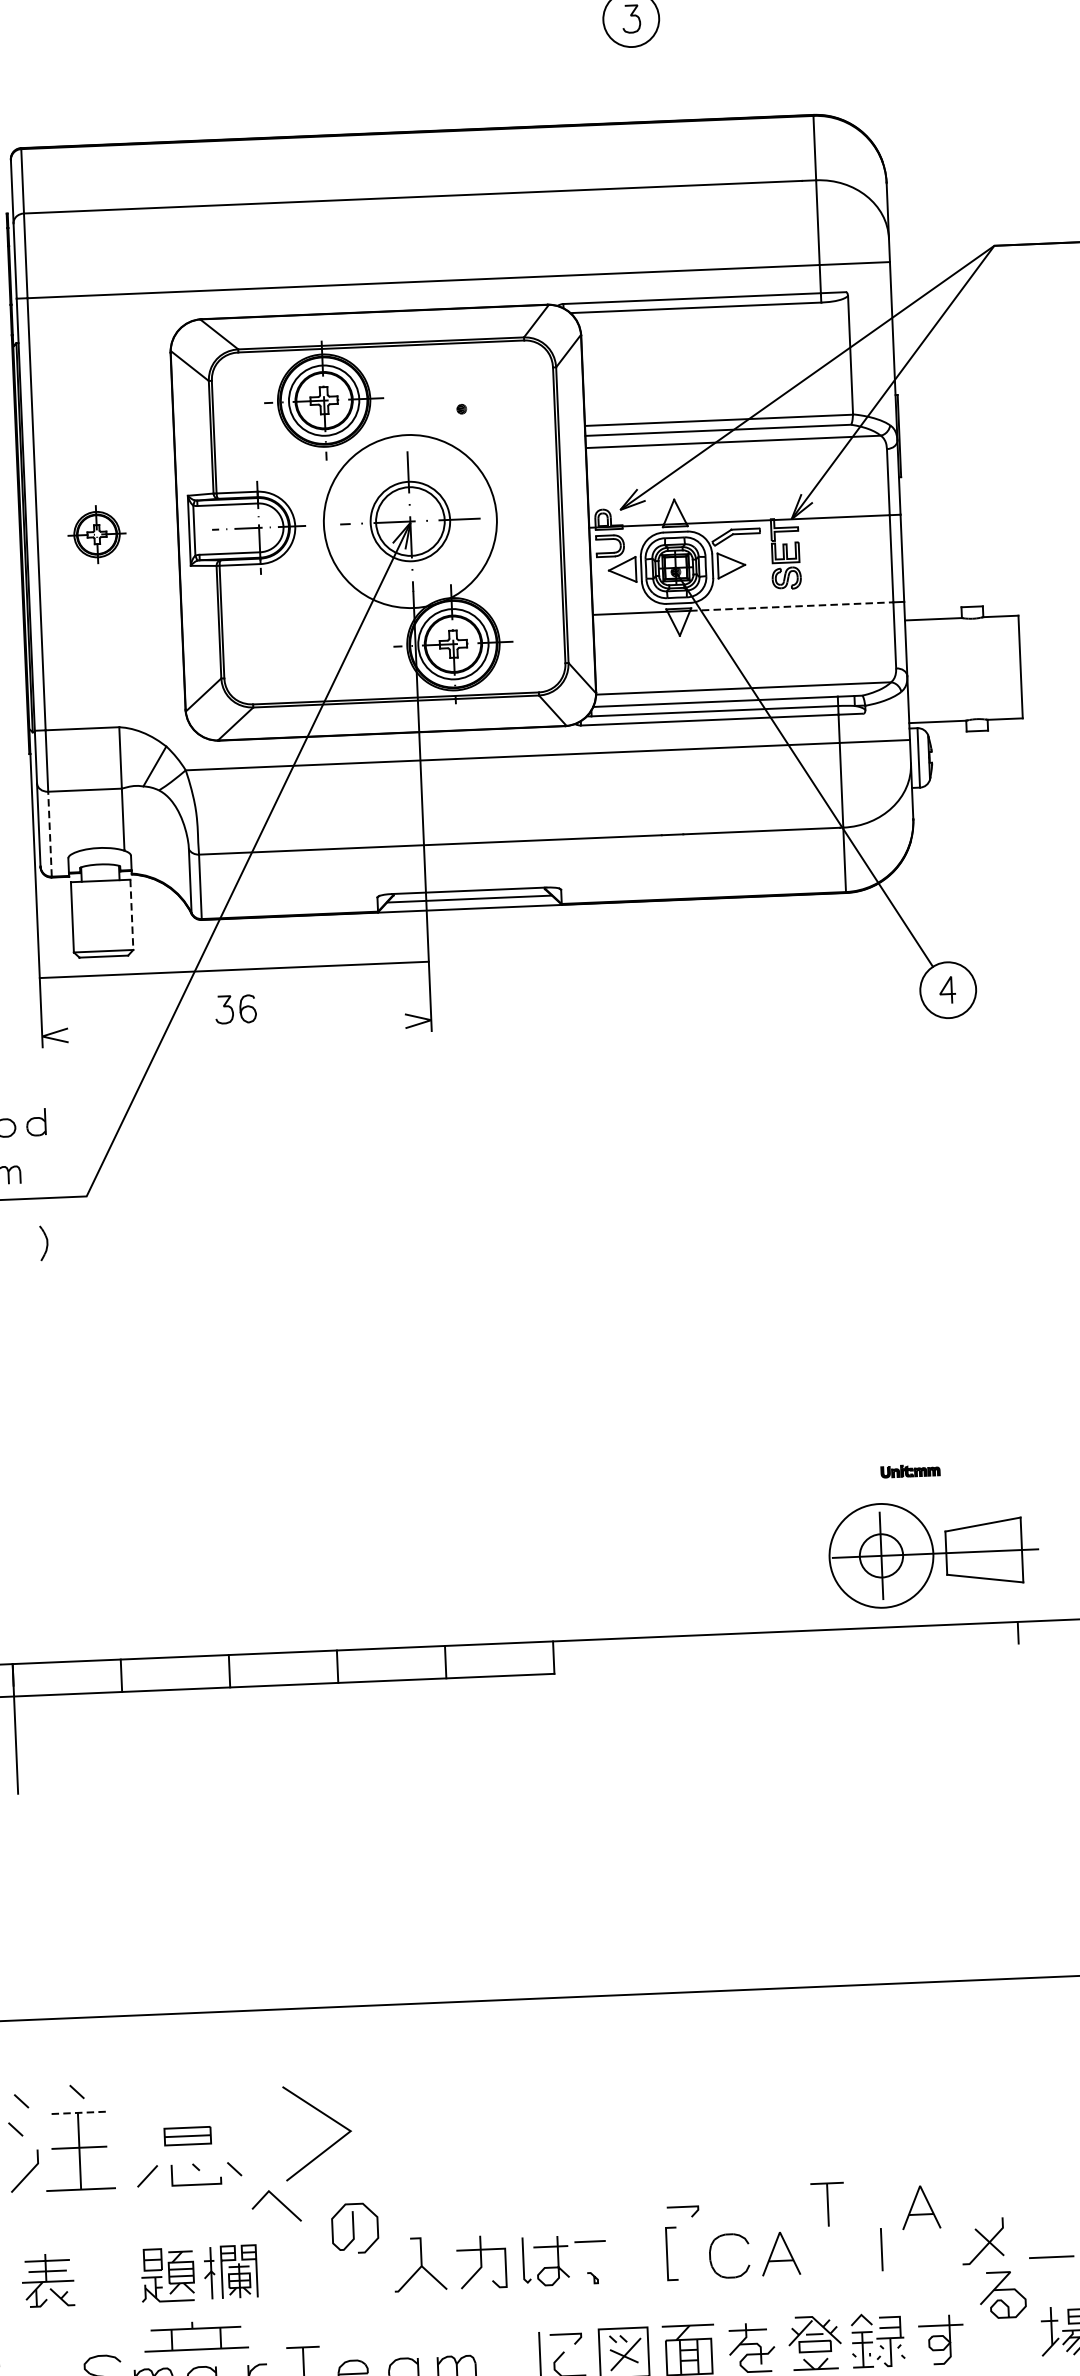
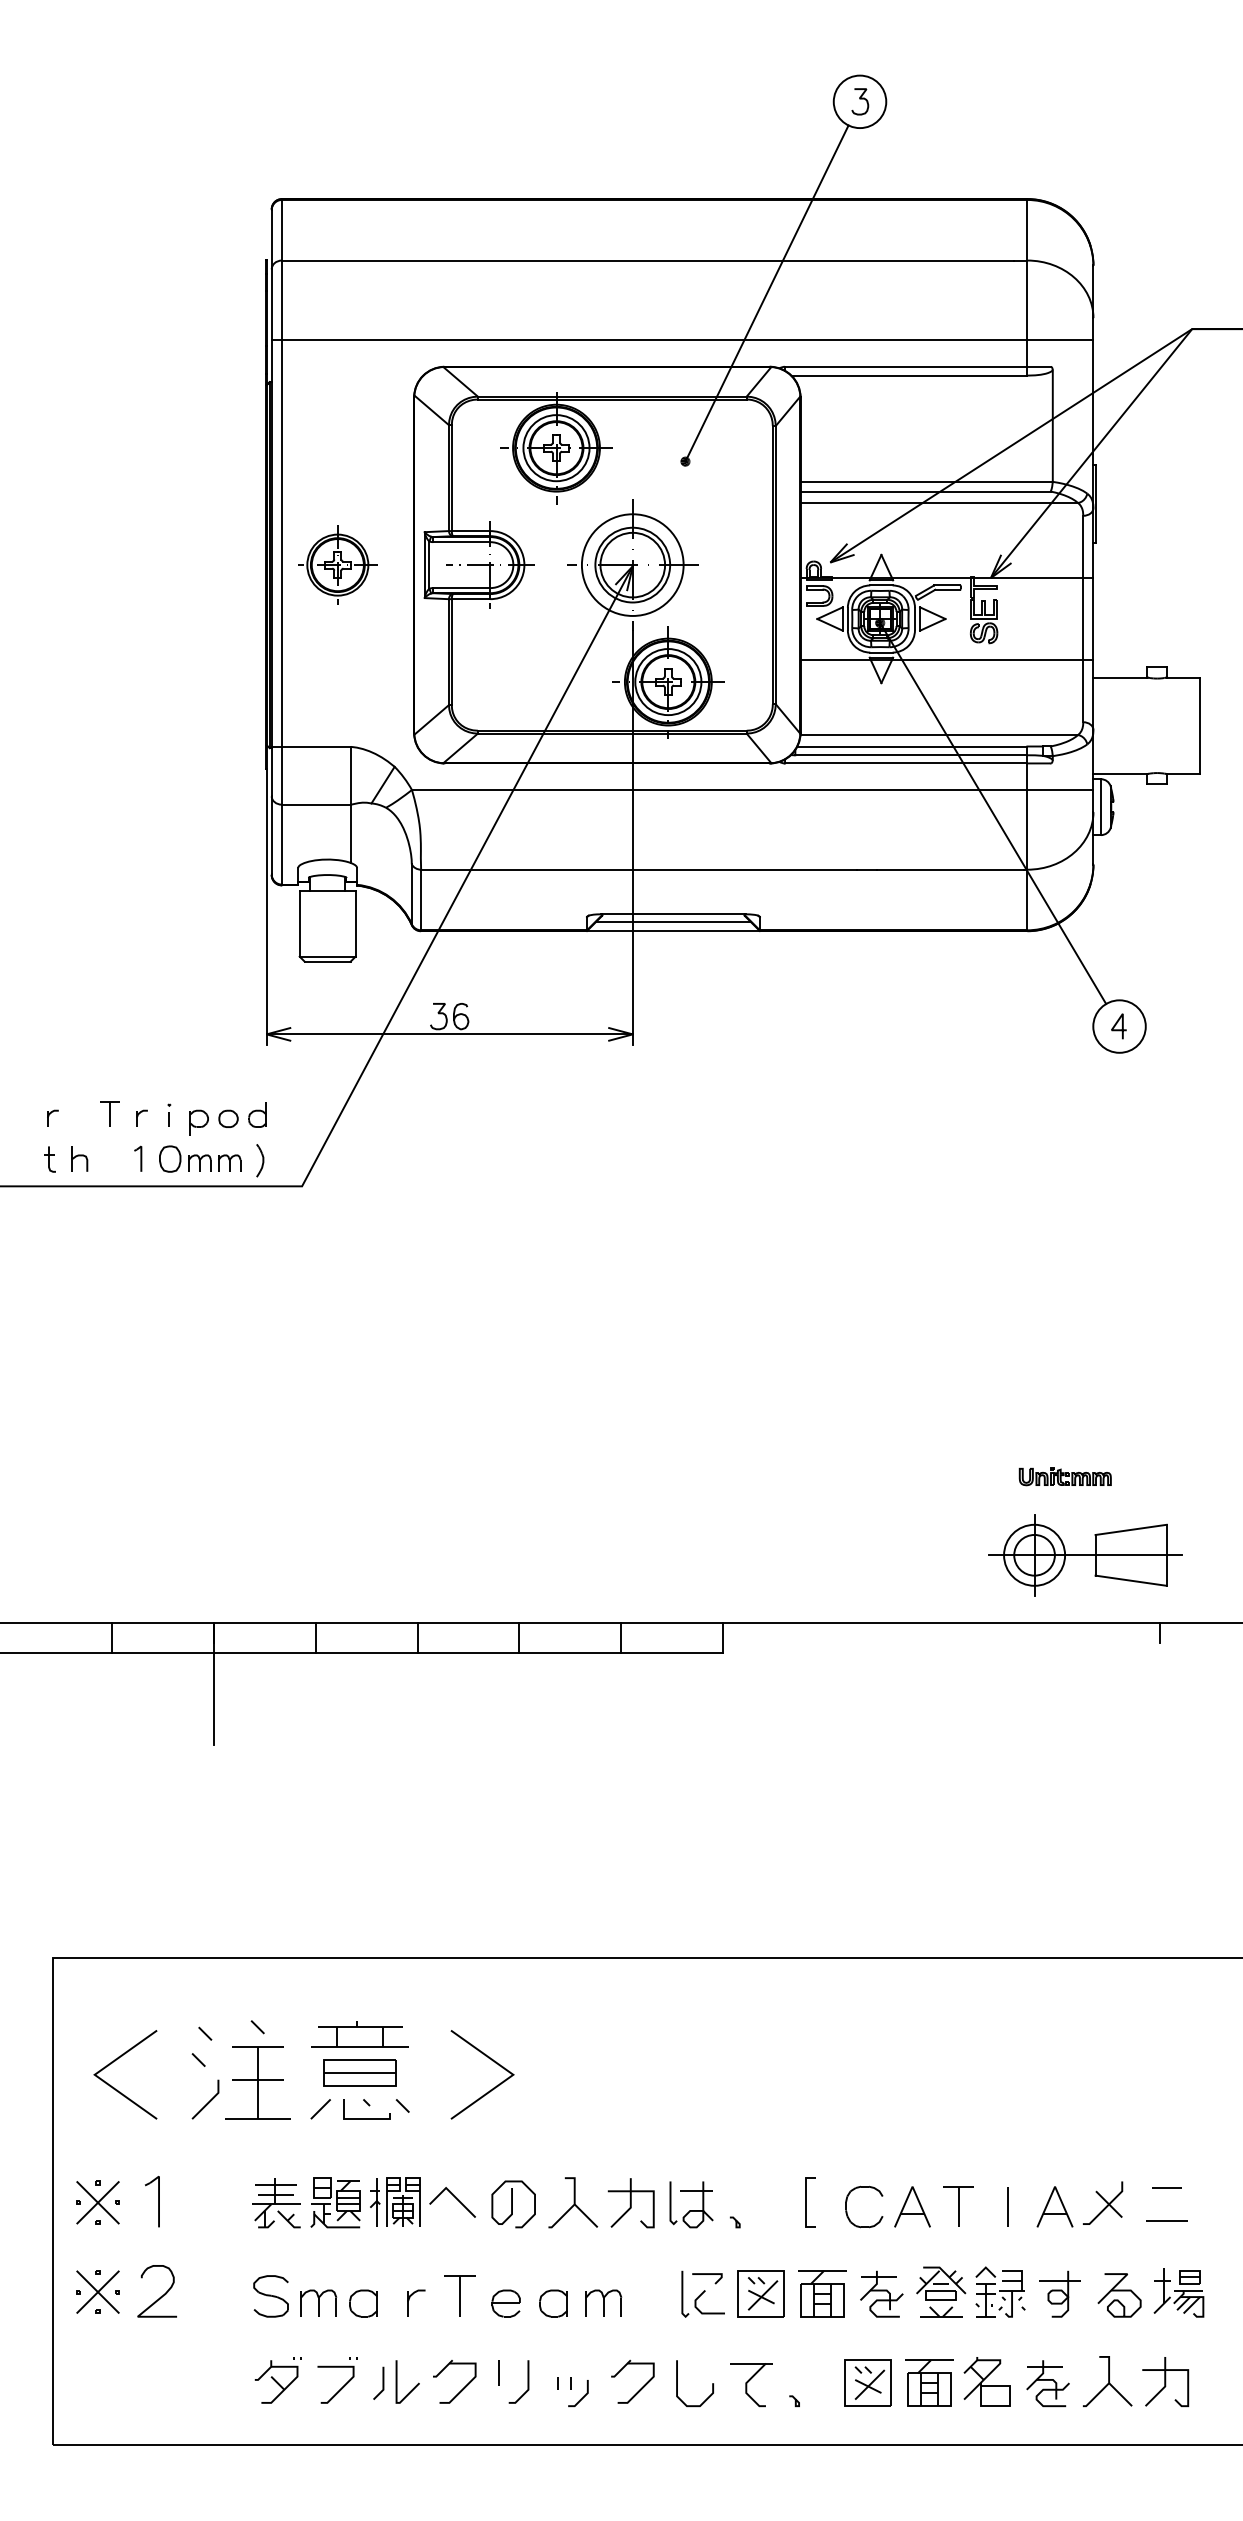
line: (540, 226) -> (766, 293), added
circle: (410, 520) -> (632, 564), size x0.62
part: (96, 534) -> (337, 564), size x1.43
line: (791, 607) -> (987, 660), dashed -> solid
line: (49, 834) -> (281, 844), dashed -> solid
line: (131, 915) -> (355, 924), dashed -> solid
line: (234, 970) -> (449, 1034), moved
part: (44, 1243) -> (260, 1160), moved
part: (909, 1470) -> (1064, 1476), size x1.67
circle: (881, 1555) -> (1034, 1554), size x0.62
line: (77, 2112) -> (257, 2046), dashed -> solid
part: (187, 2135) -> (359, 2072), size x1.67
line: (279, 2201) -> (455, 2198), moved
part: (827, 2204) -> (958, 2206), moved
line: (683, 2207) -> (822, 2159), removed
part: (920, 2207) -> (1054, 2206), moved
curve: (353, 2228) -> (512, 2204), moved
line: (589, 2241) -> (1166, 2187), moved
part: (48, 2280) -> (276, 2203), moved
part: (1002, 2295) -> (1119, 2295), moved
part: (195, 2336) -> (359, 2034), moved

